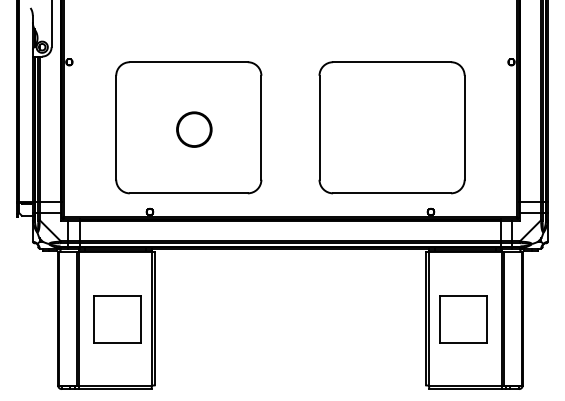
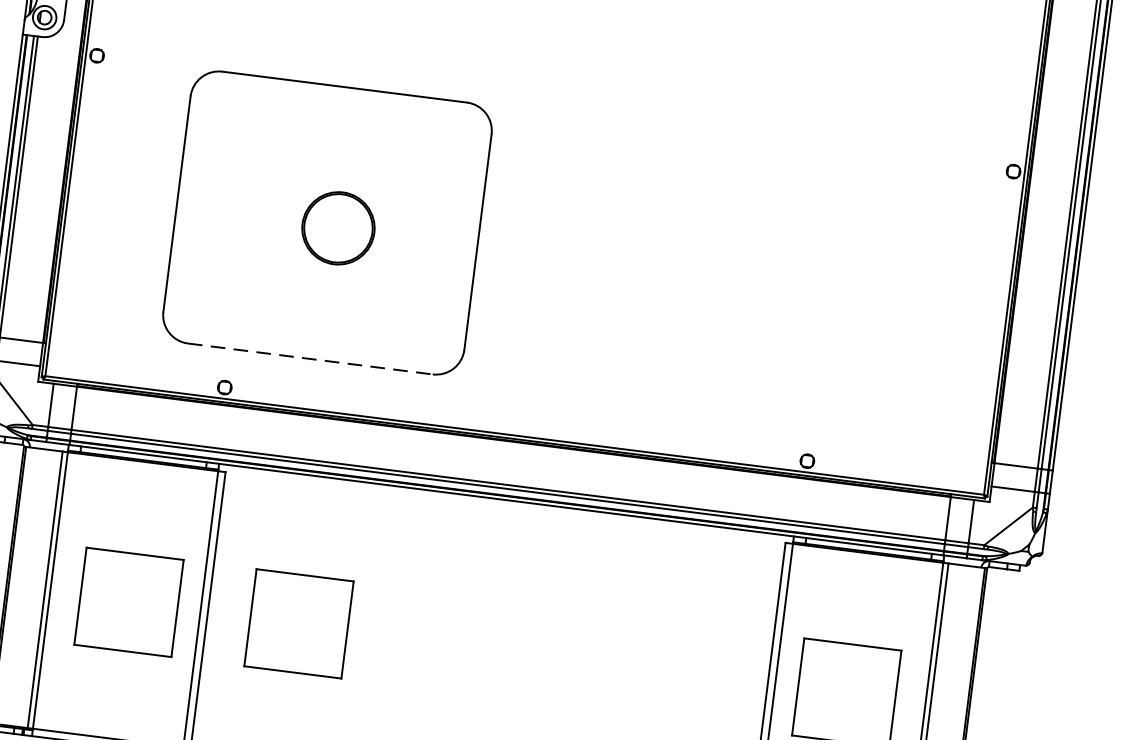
part: (391, 127) -> (747, 275), removed
line: (189, 193) -> (311, 359), solid -> dashed
part: (199, 319) -> (299, 623), added

